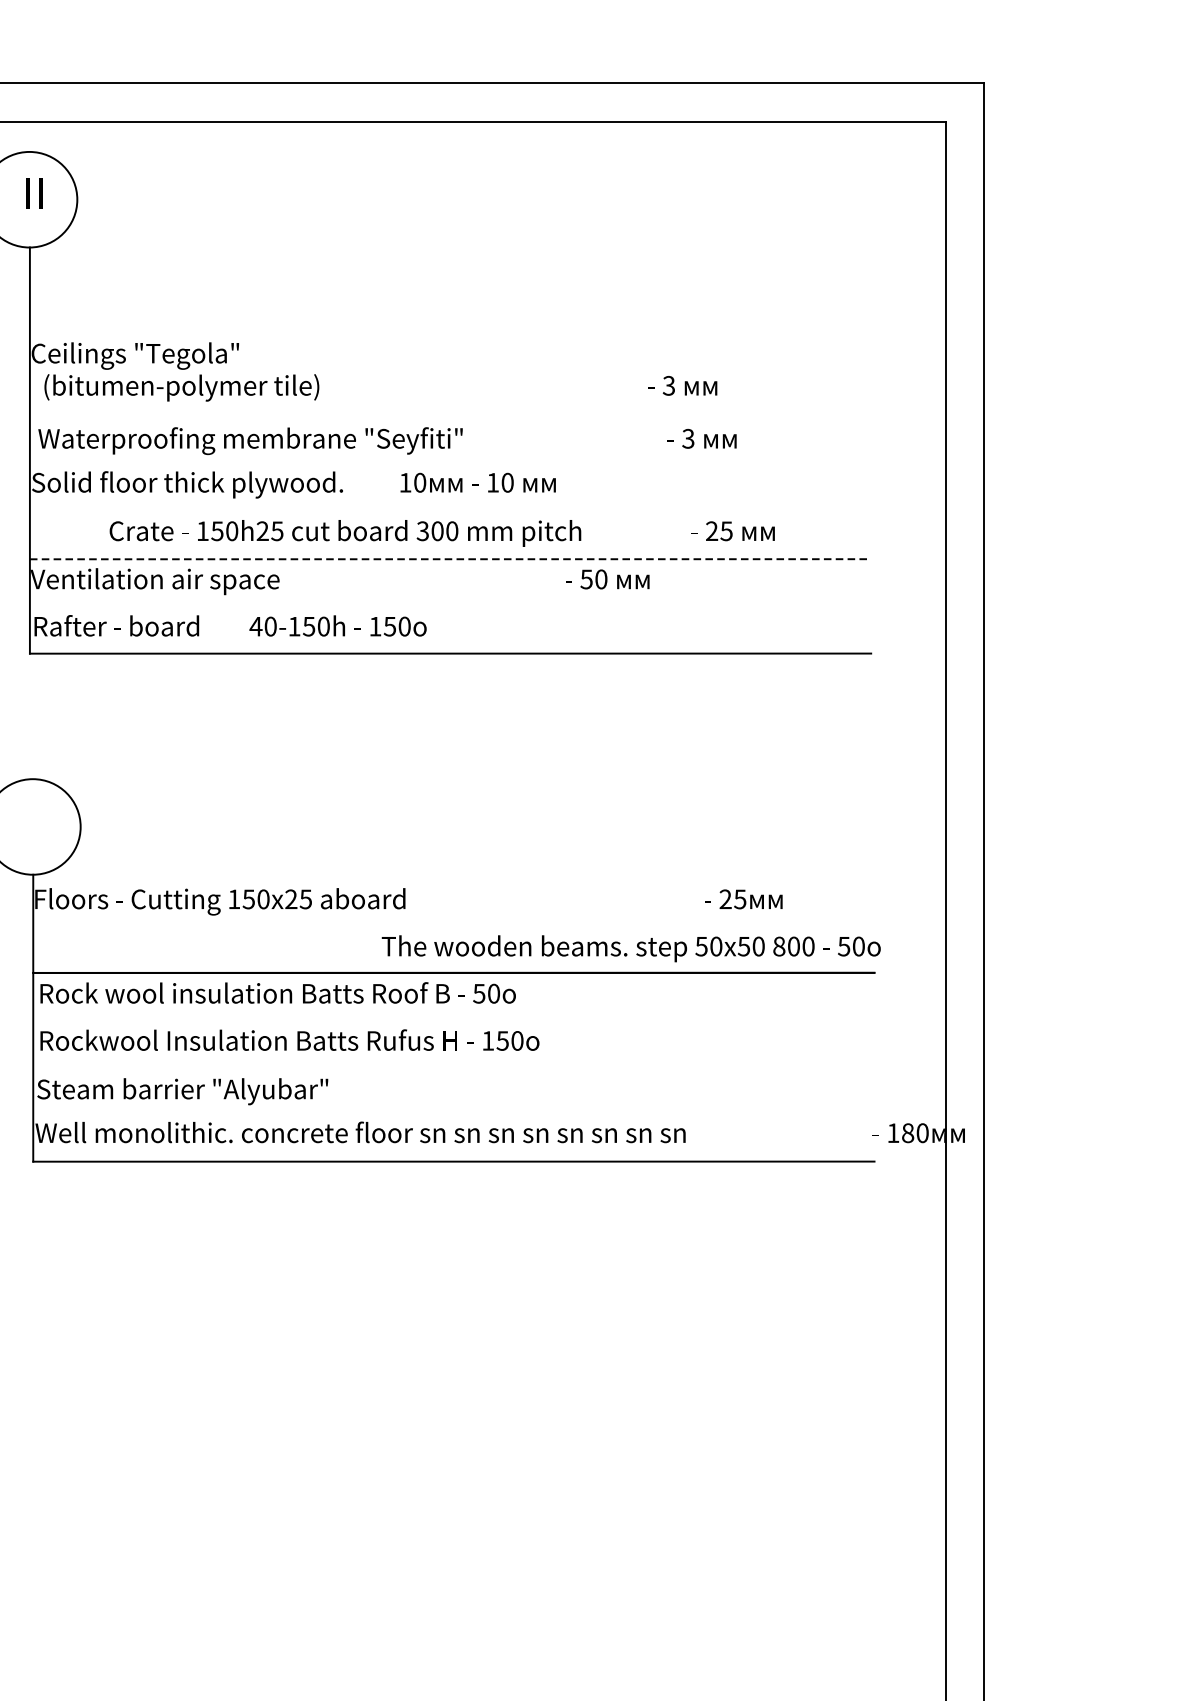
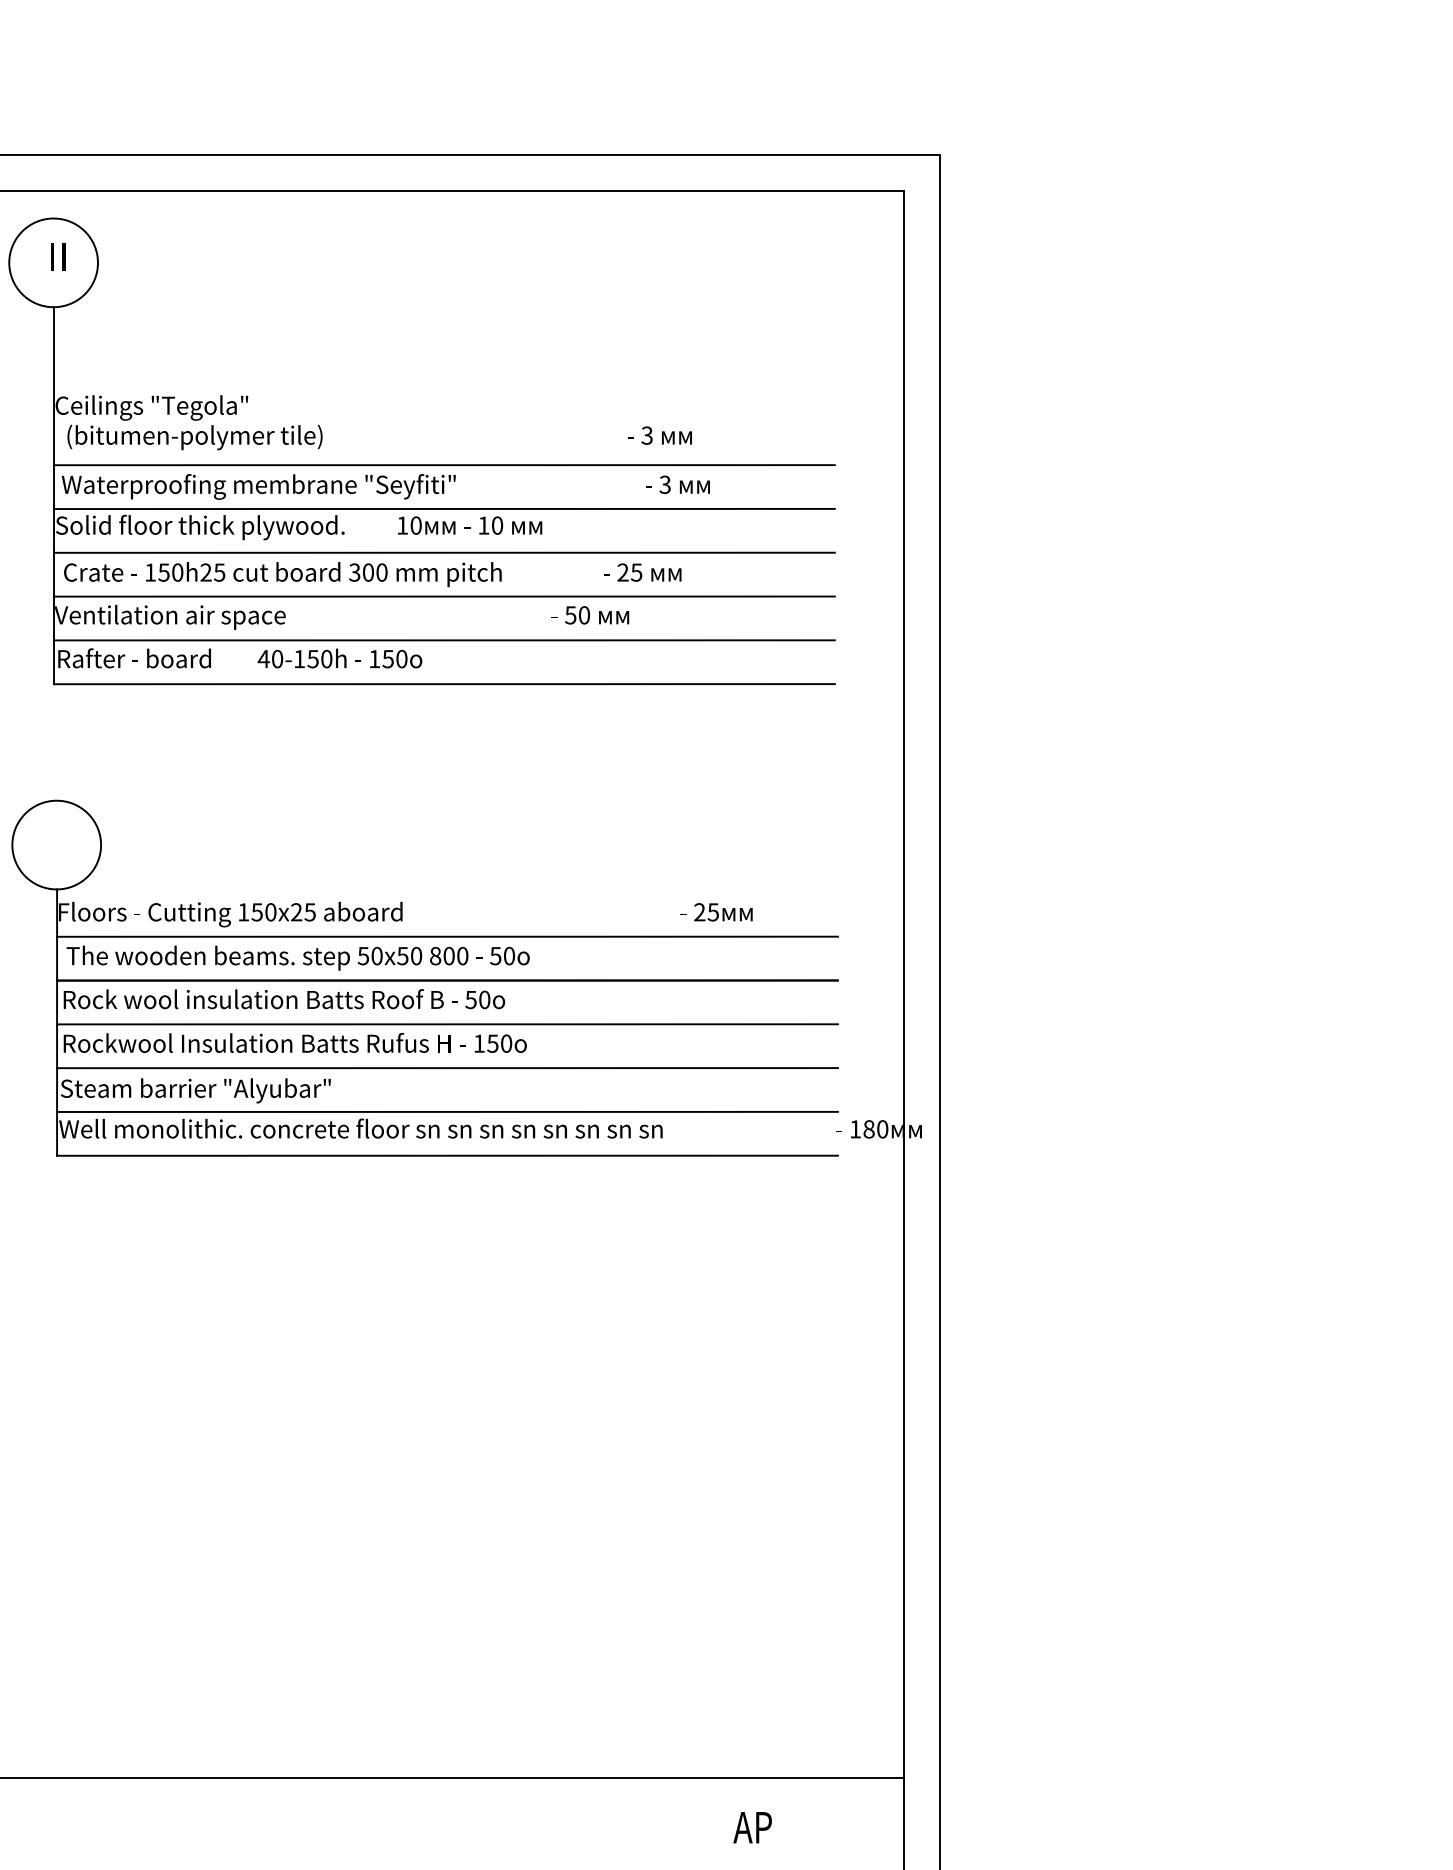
line: (450, 418) -> (444, 465), added
line: (449, 464) -> (443, 508), added
line: (449, 511) -> (443, 552), added
text: (442, 533) -> (372, 574), moved
line: (450, 559) -> (444, 596), dashed -> solid
line: (449, 606) -> (443, 640), added
line: (453, 925) -> (447, 936), added
text: (630, 948) -> (297, 957), moved
line: (453, 1020) -> (447, 1024), added
line: (453, 1067) -> (447, 1068), added
line: (453, 1113) -> (447, 1111), added

